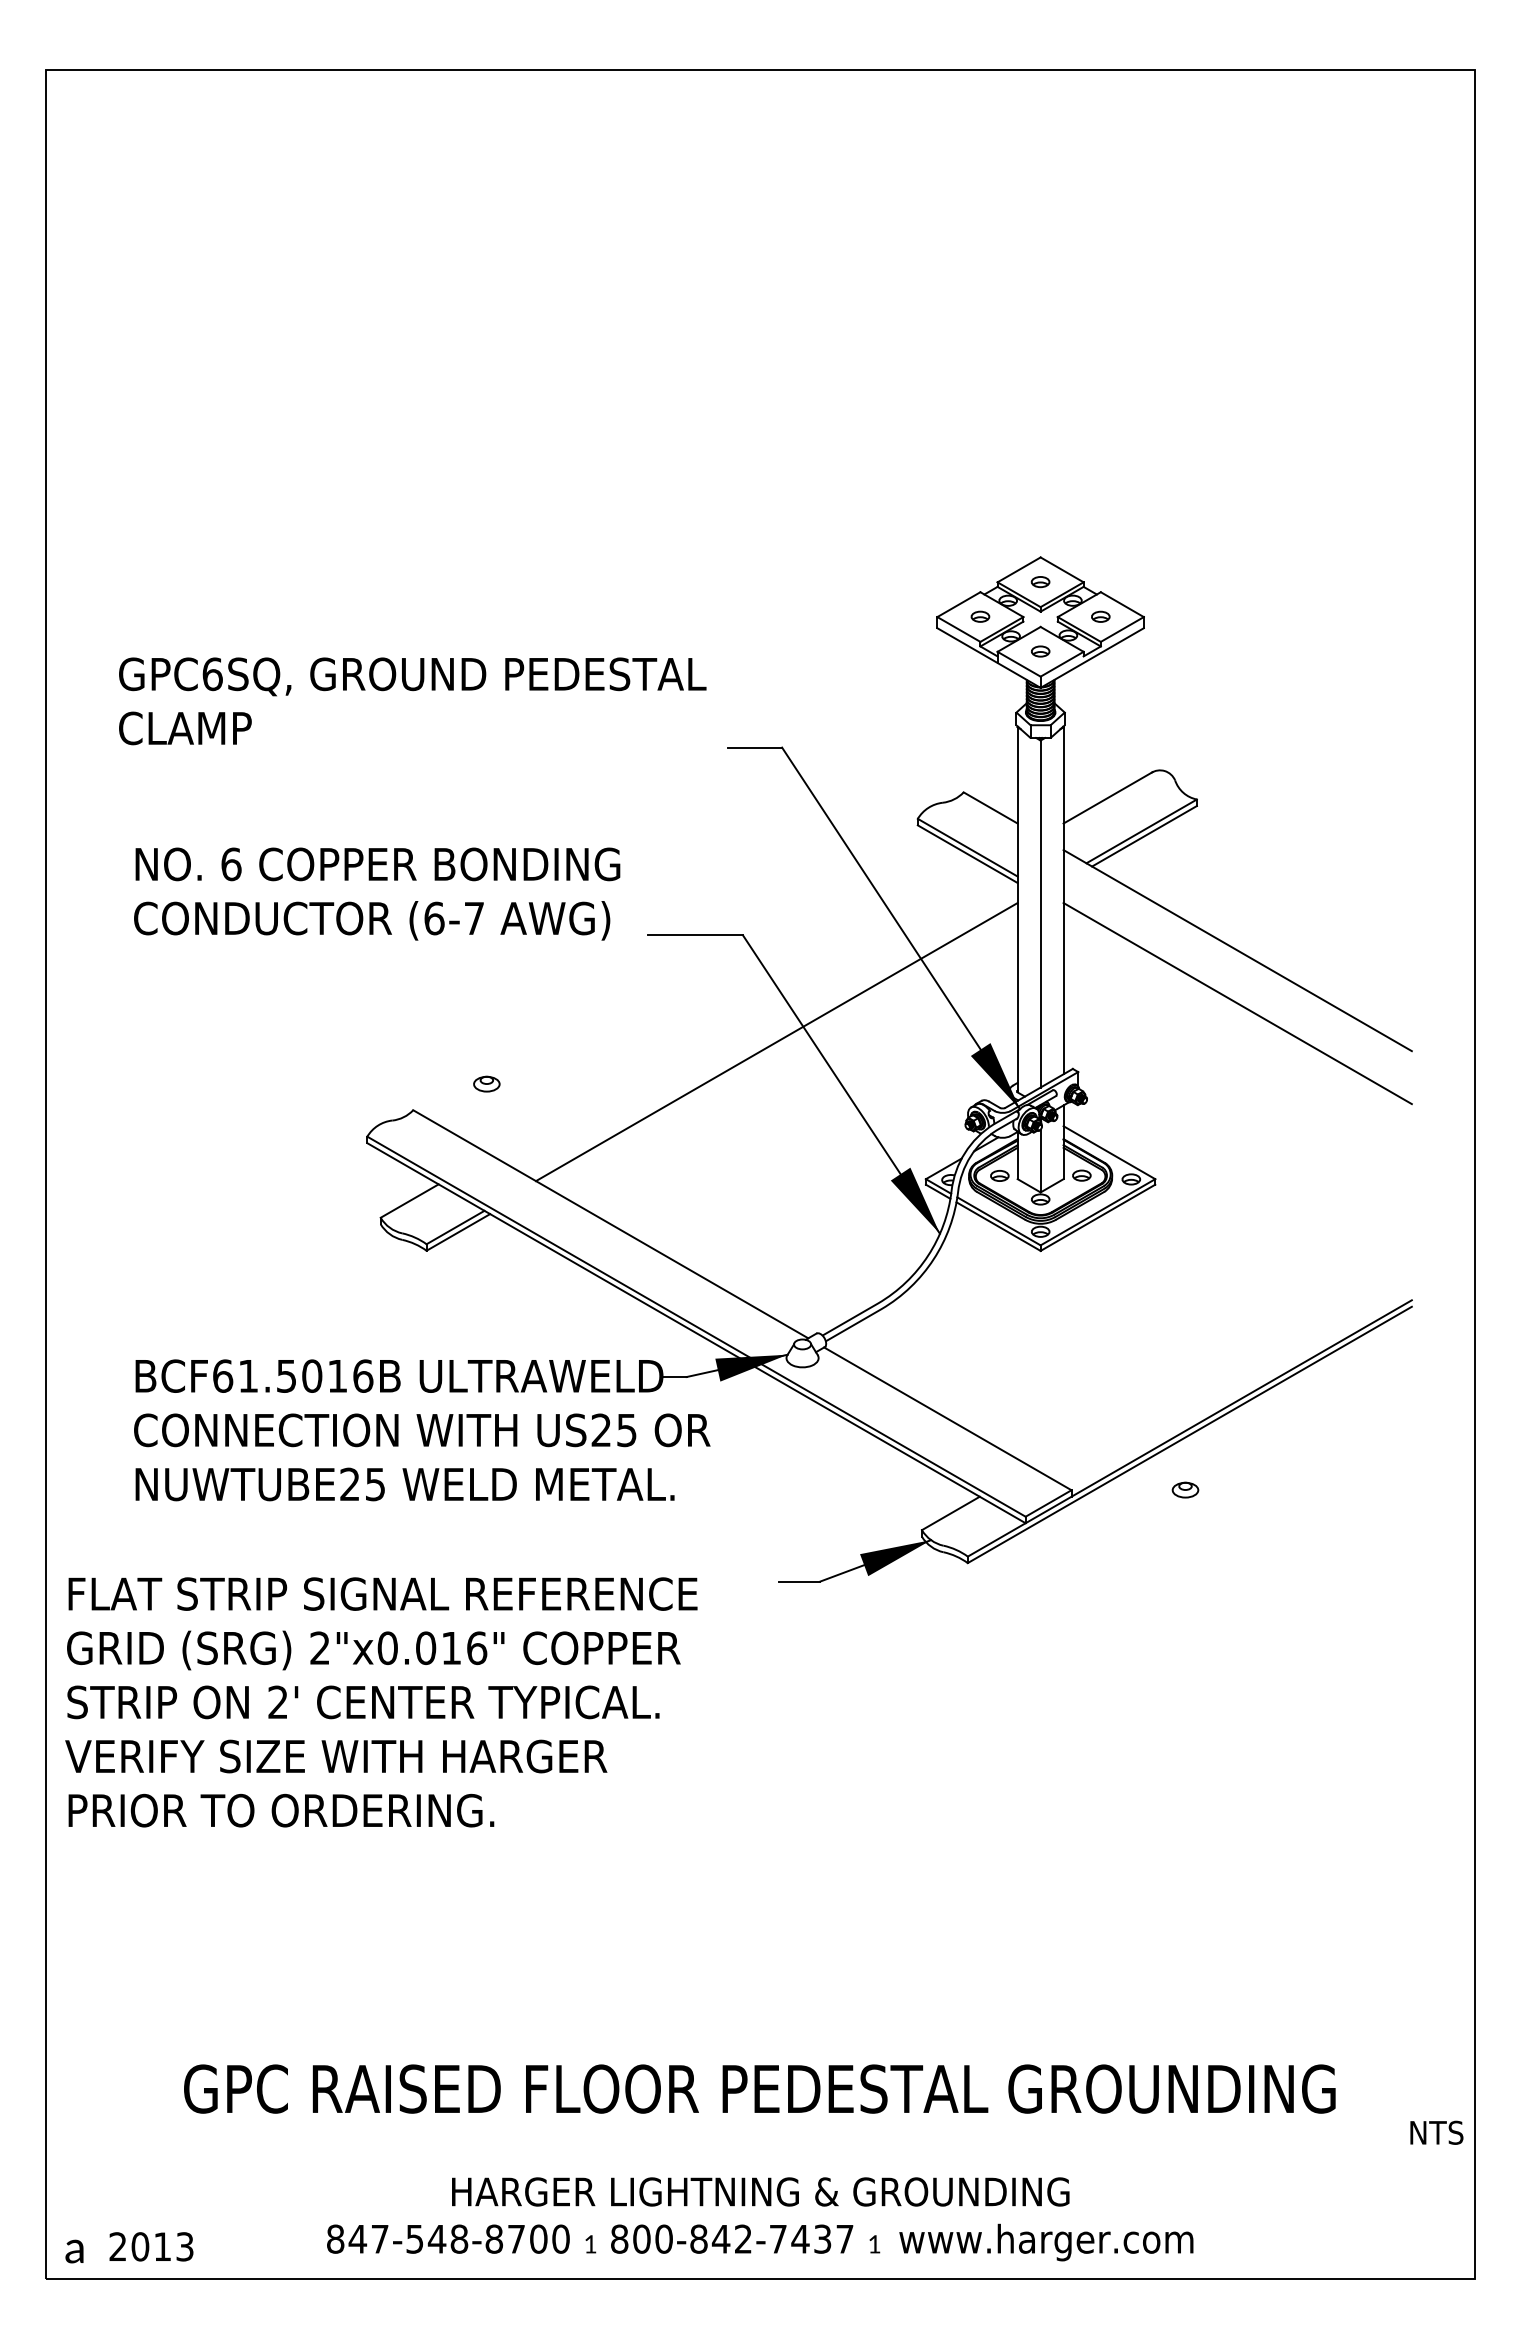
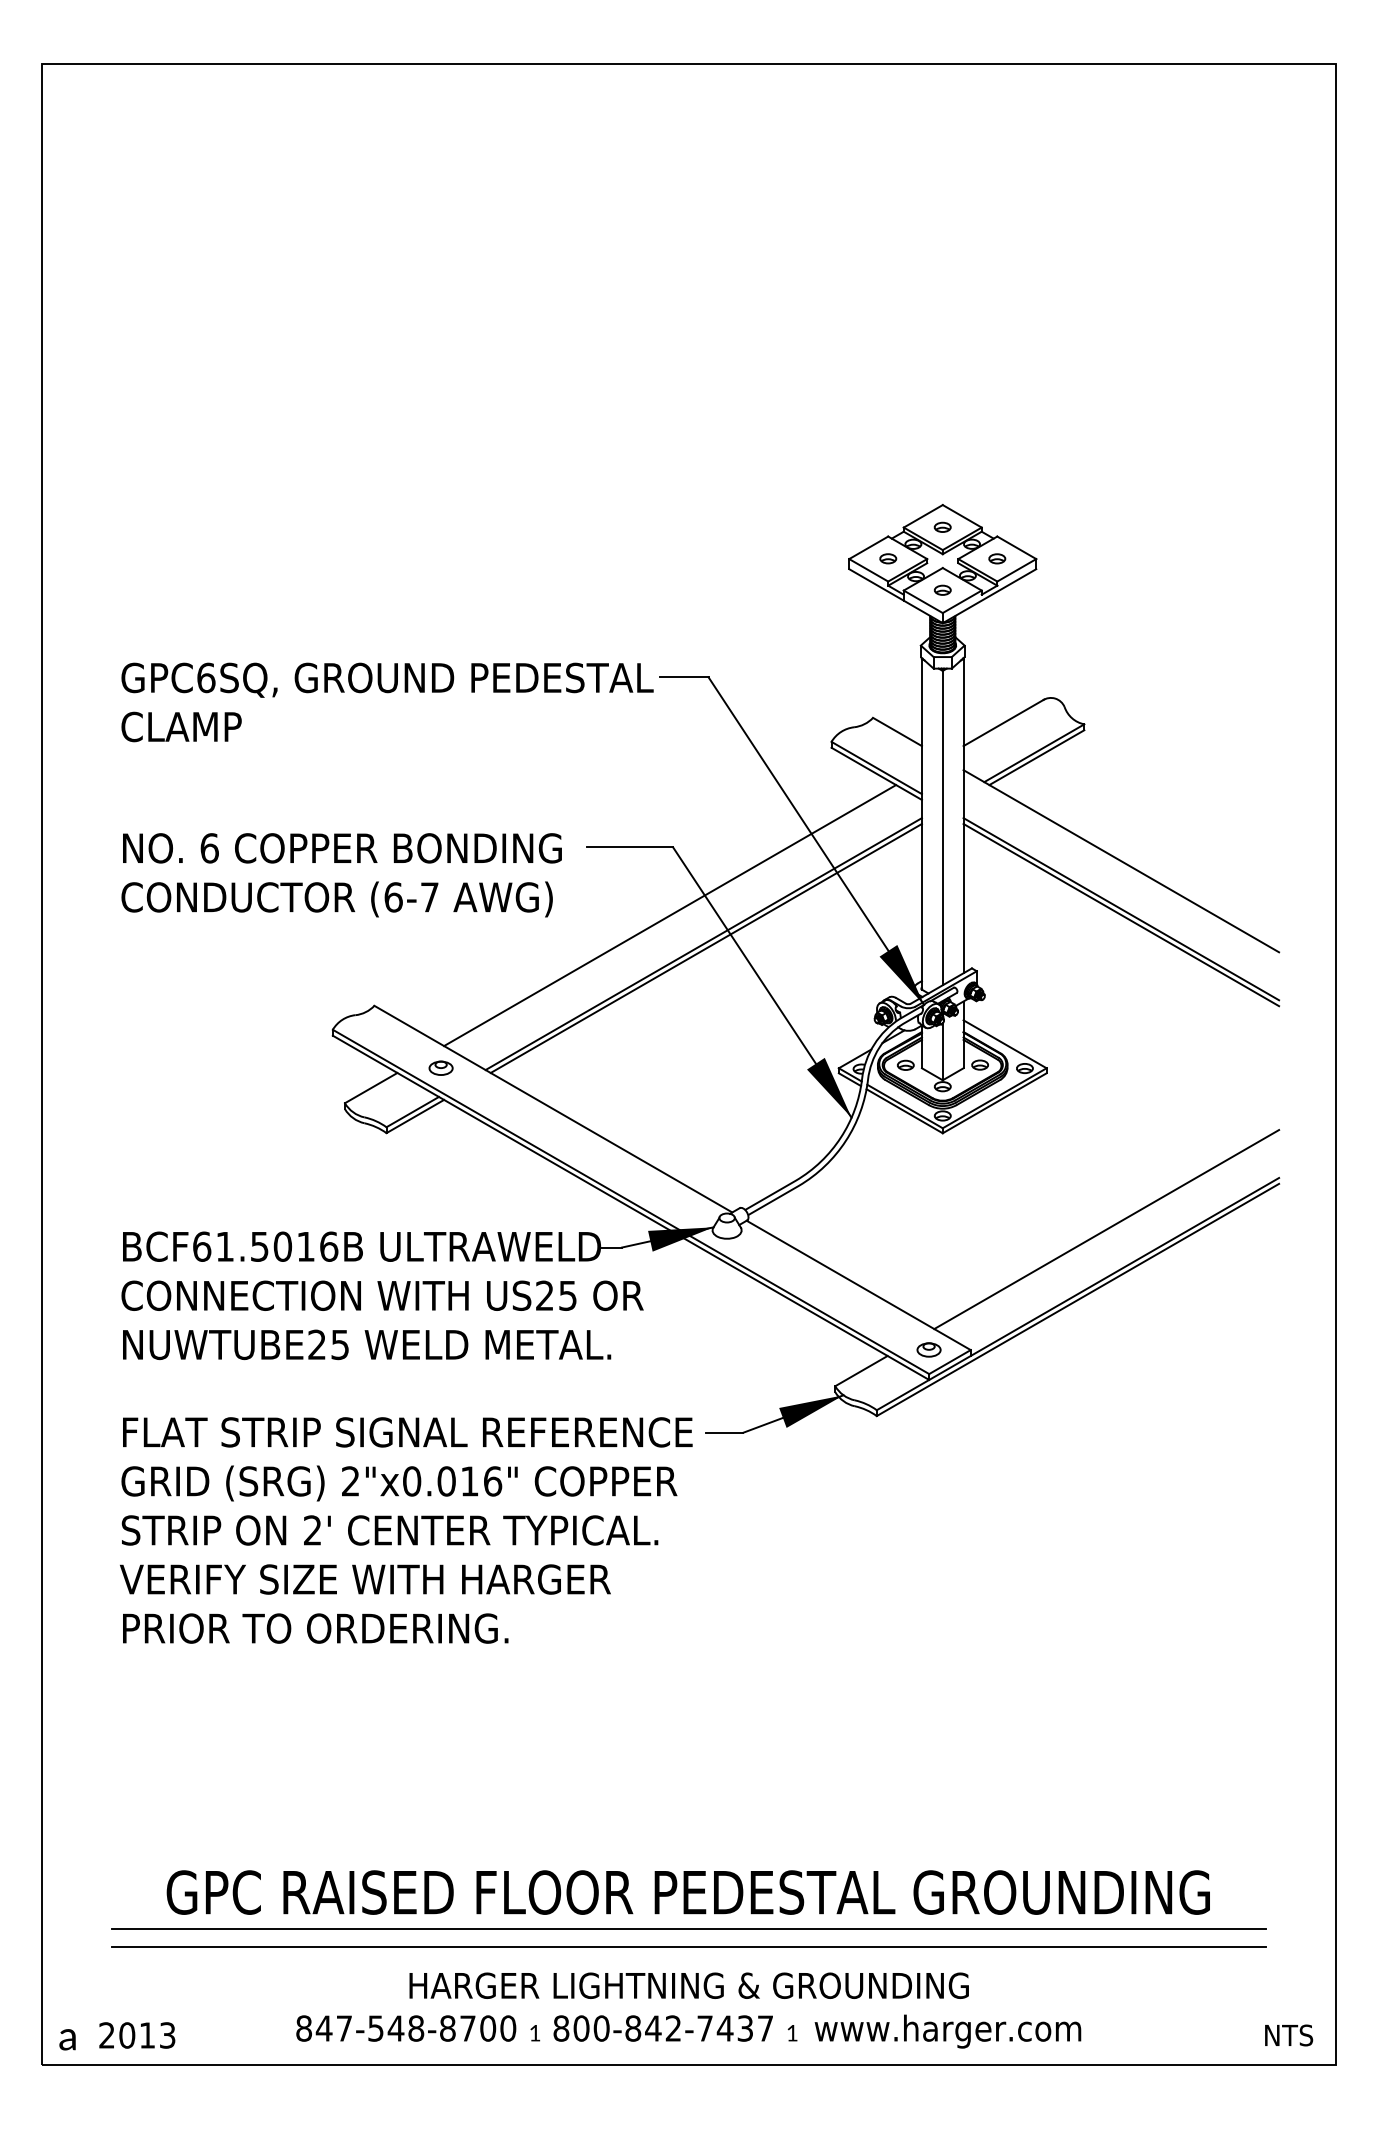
text: (412, 701) -> (387, 702), moved
text: (377, 893) -> (342, 874), moved
line: (1237, 1009) -> (1121, 914), added
line: (739, 1010) -> (669, 915), added
line: (779, 1046) -> (706, 948), added
part: (486, 1083) -> (440, 1067), moved
line: (1221, 1357) -> (1106, 1229), added
part: (1185, 1489) -> (929, 1349), moved
text: (381, 1702) -> (406, 1530), moved
line: (760, 2129) -> (689, 1929), added
text: (1436, 2132) -> (1288, 2035), moved
line: (760, 2149) -> (689, 1947), added

